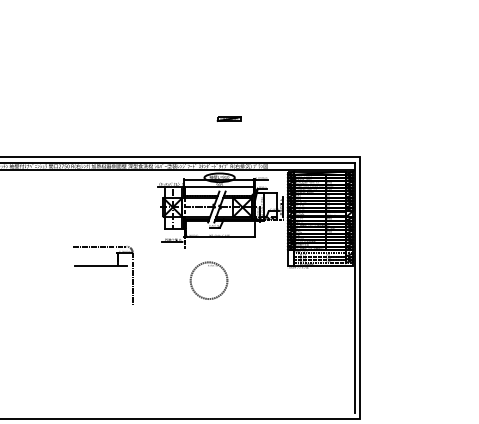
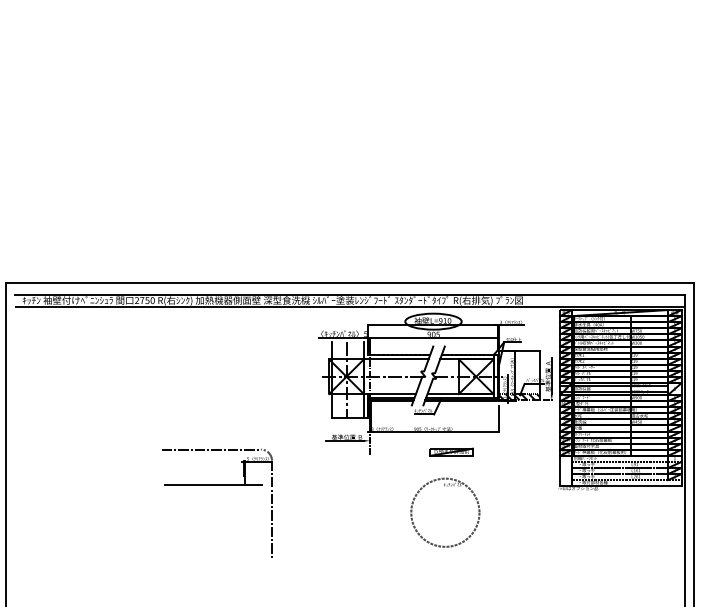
part: (228, 118) -> (449, 451), moved
part: (208, 280) -> (444, 512), moved

